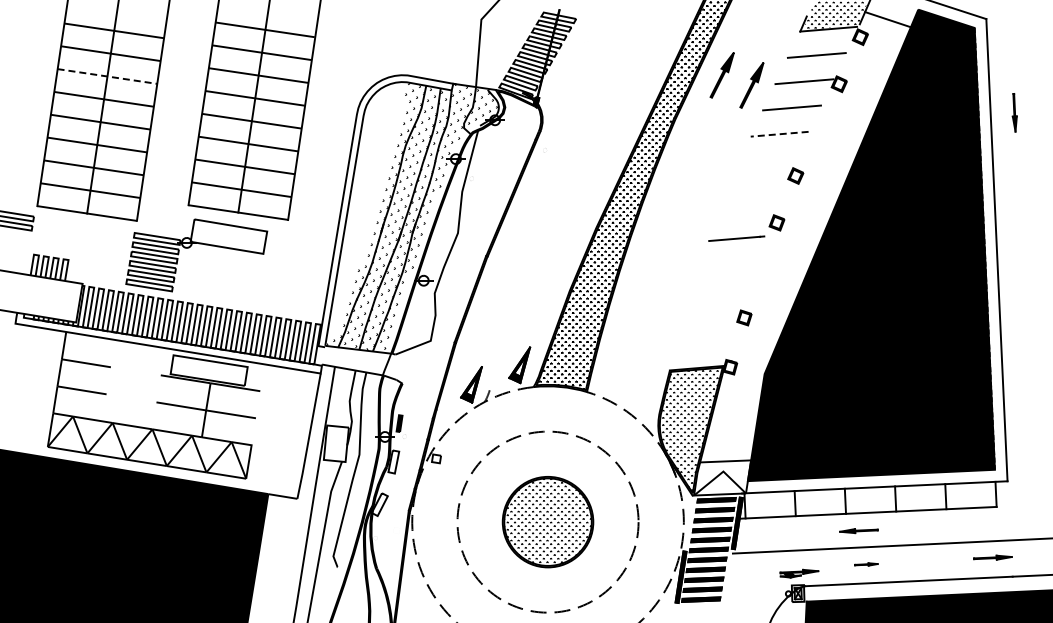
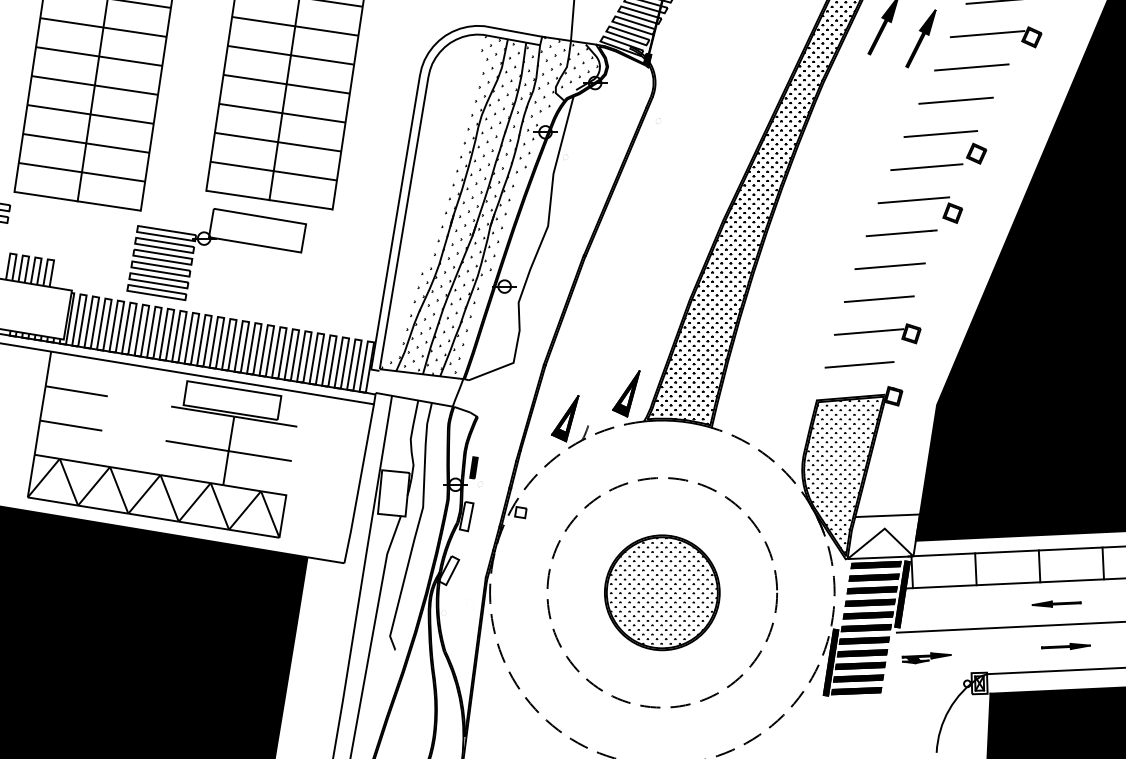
line: (107, 76) -> (103, 27), dashed -> solid
line: (779, 134) -> (955, 101), dashed -> solid
line: (767, 160) -> (940, 134), added
line: (756, 186) -> (926, 167), added
line: (746, 212) -> (914, 200), added
line: (727, 264) -> (889, 265), added
line: (718, 290) -> (878, 298), added
line: (711, 316) -> (869, 331), added
line: (703, 342) -> (859, 364), added
part: (866, 564) -> (1066, 646), size x1.67
part: (799, 573) -> (926, 657), moved

